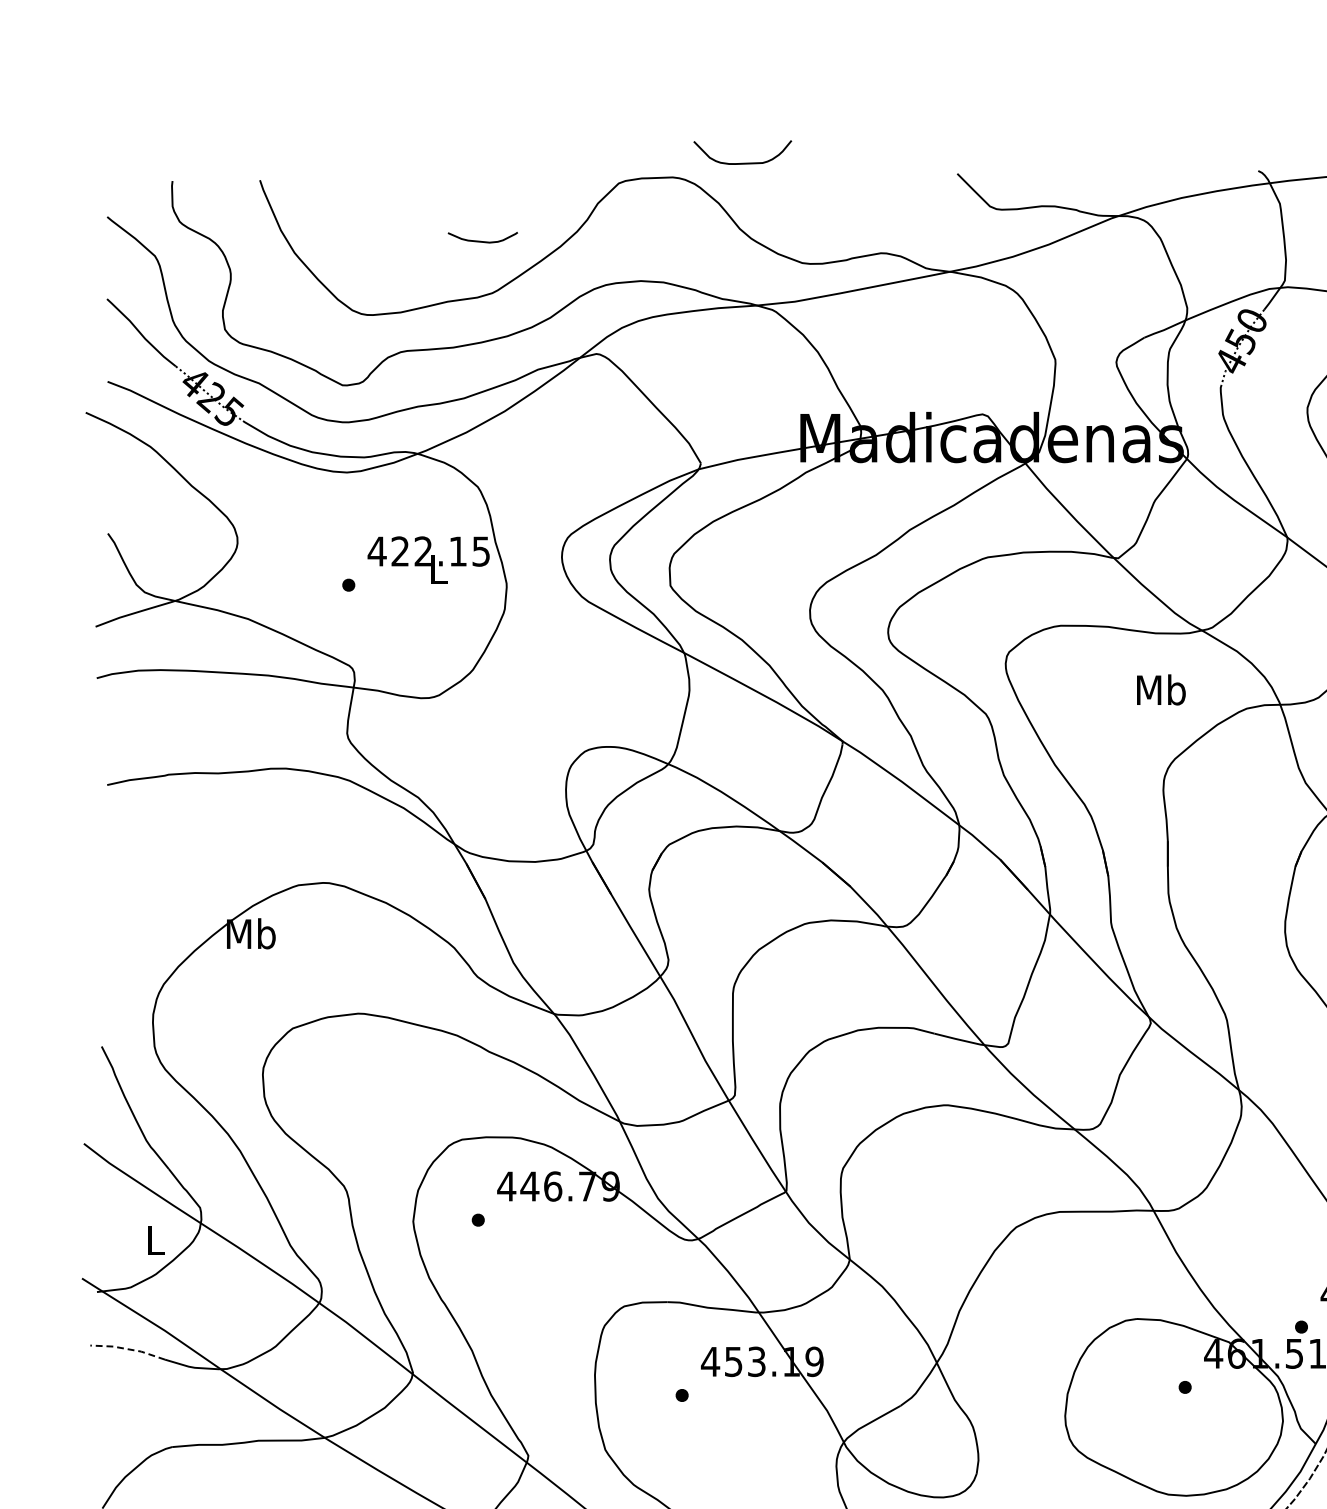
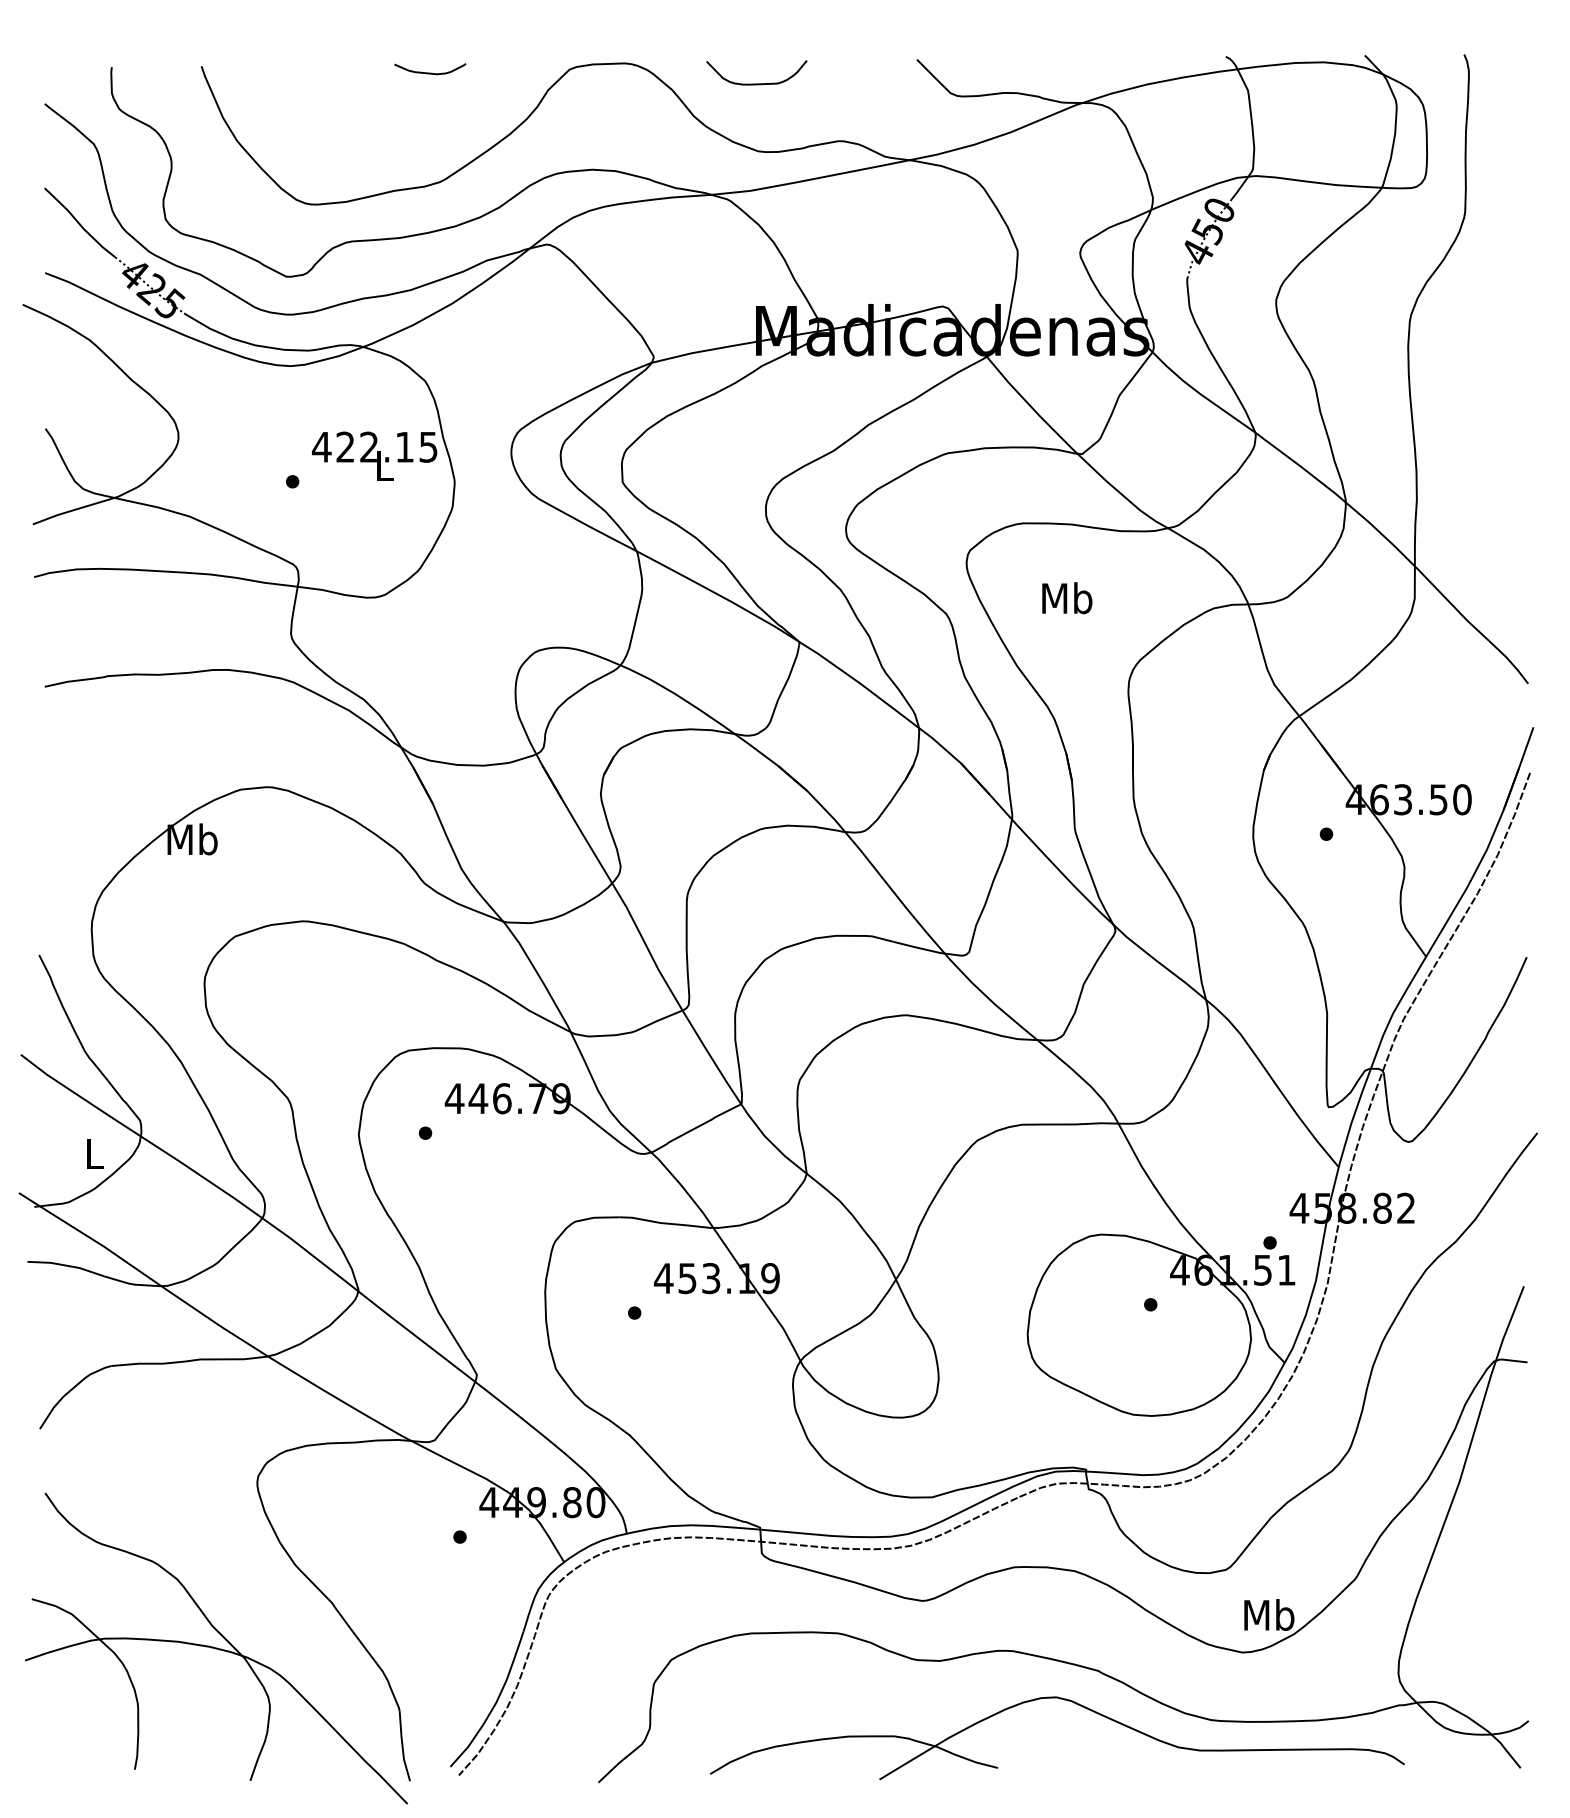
curve: (742, 162) -> (756, 83), moved
curve: (483, 240) -> (430, 72), moved
text: (1161, 690) -> (1067, 598), moved
line: (128, 1349) -> (66, 1265), dashed -> solid

